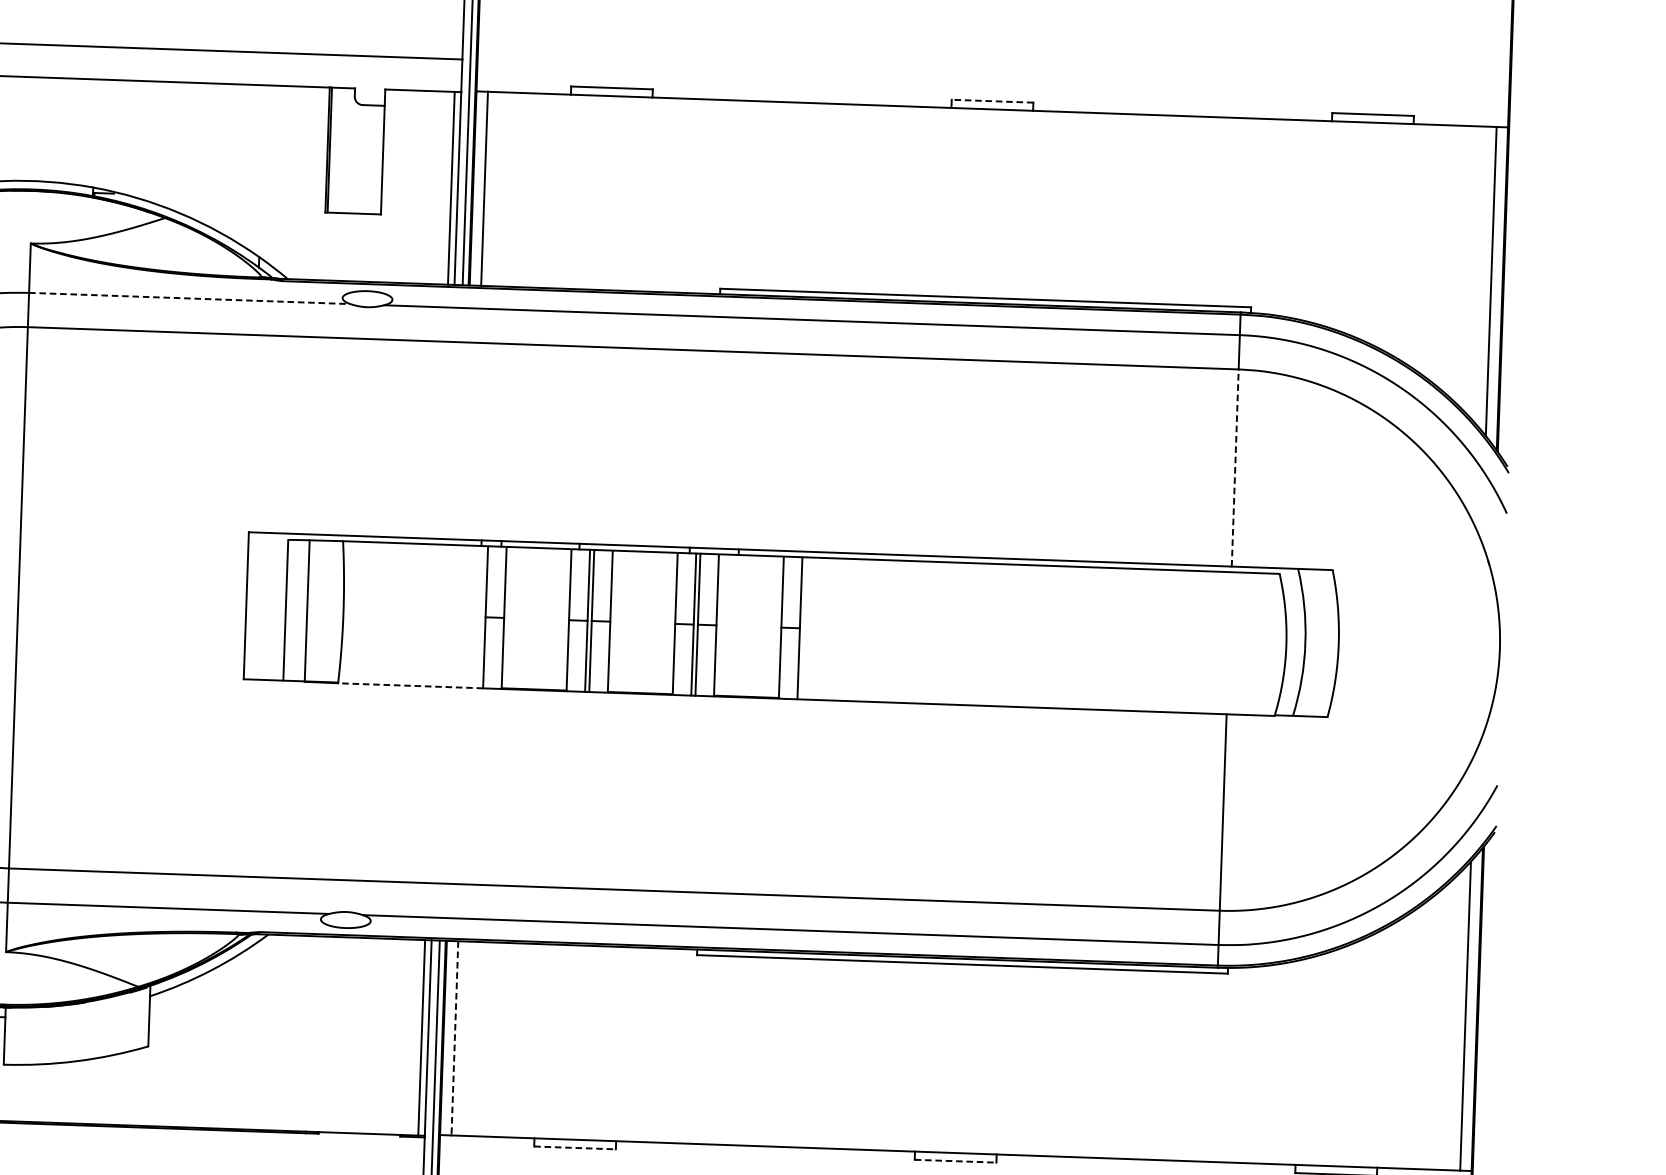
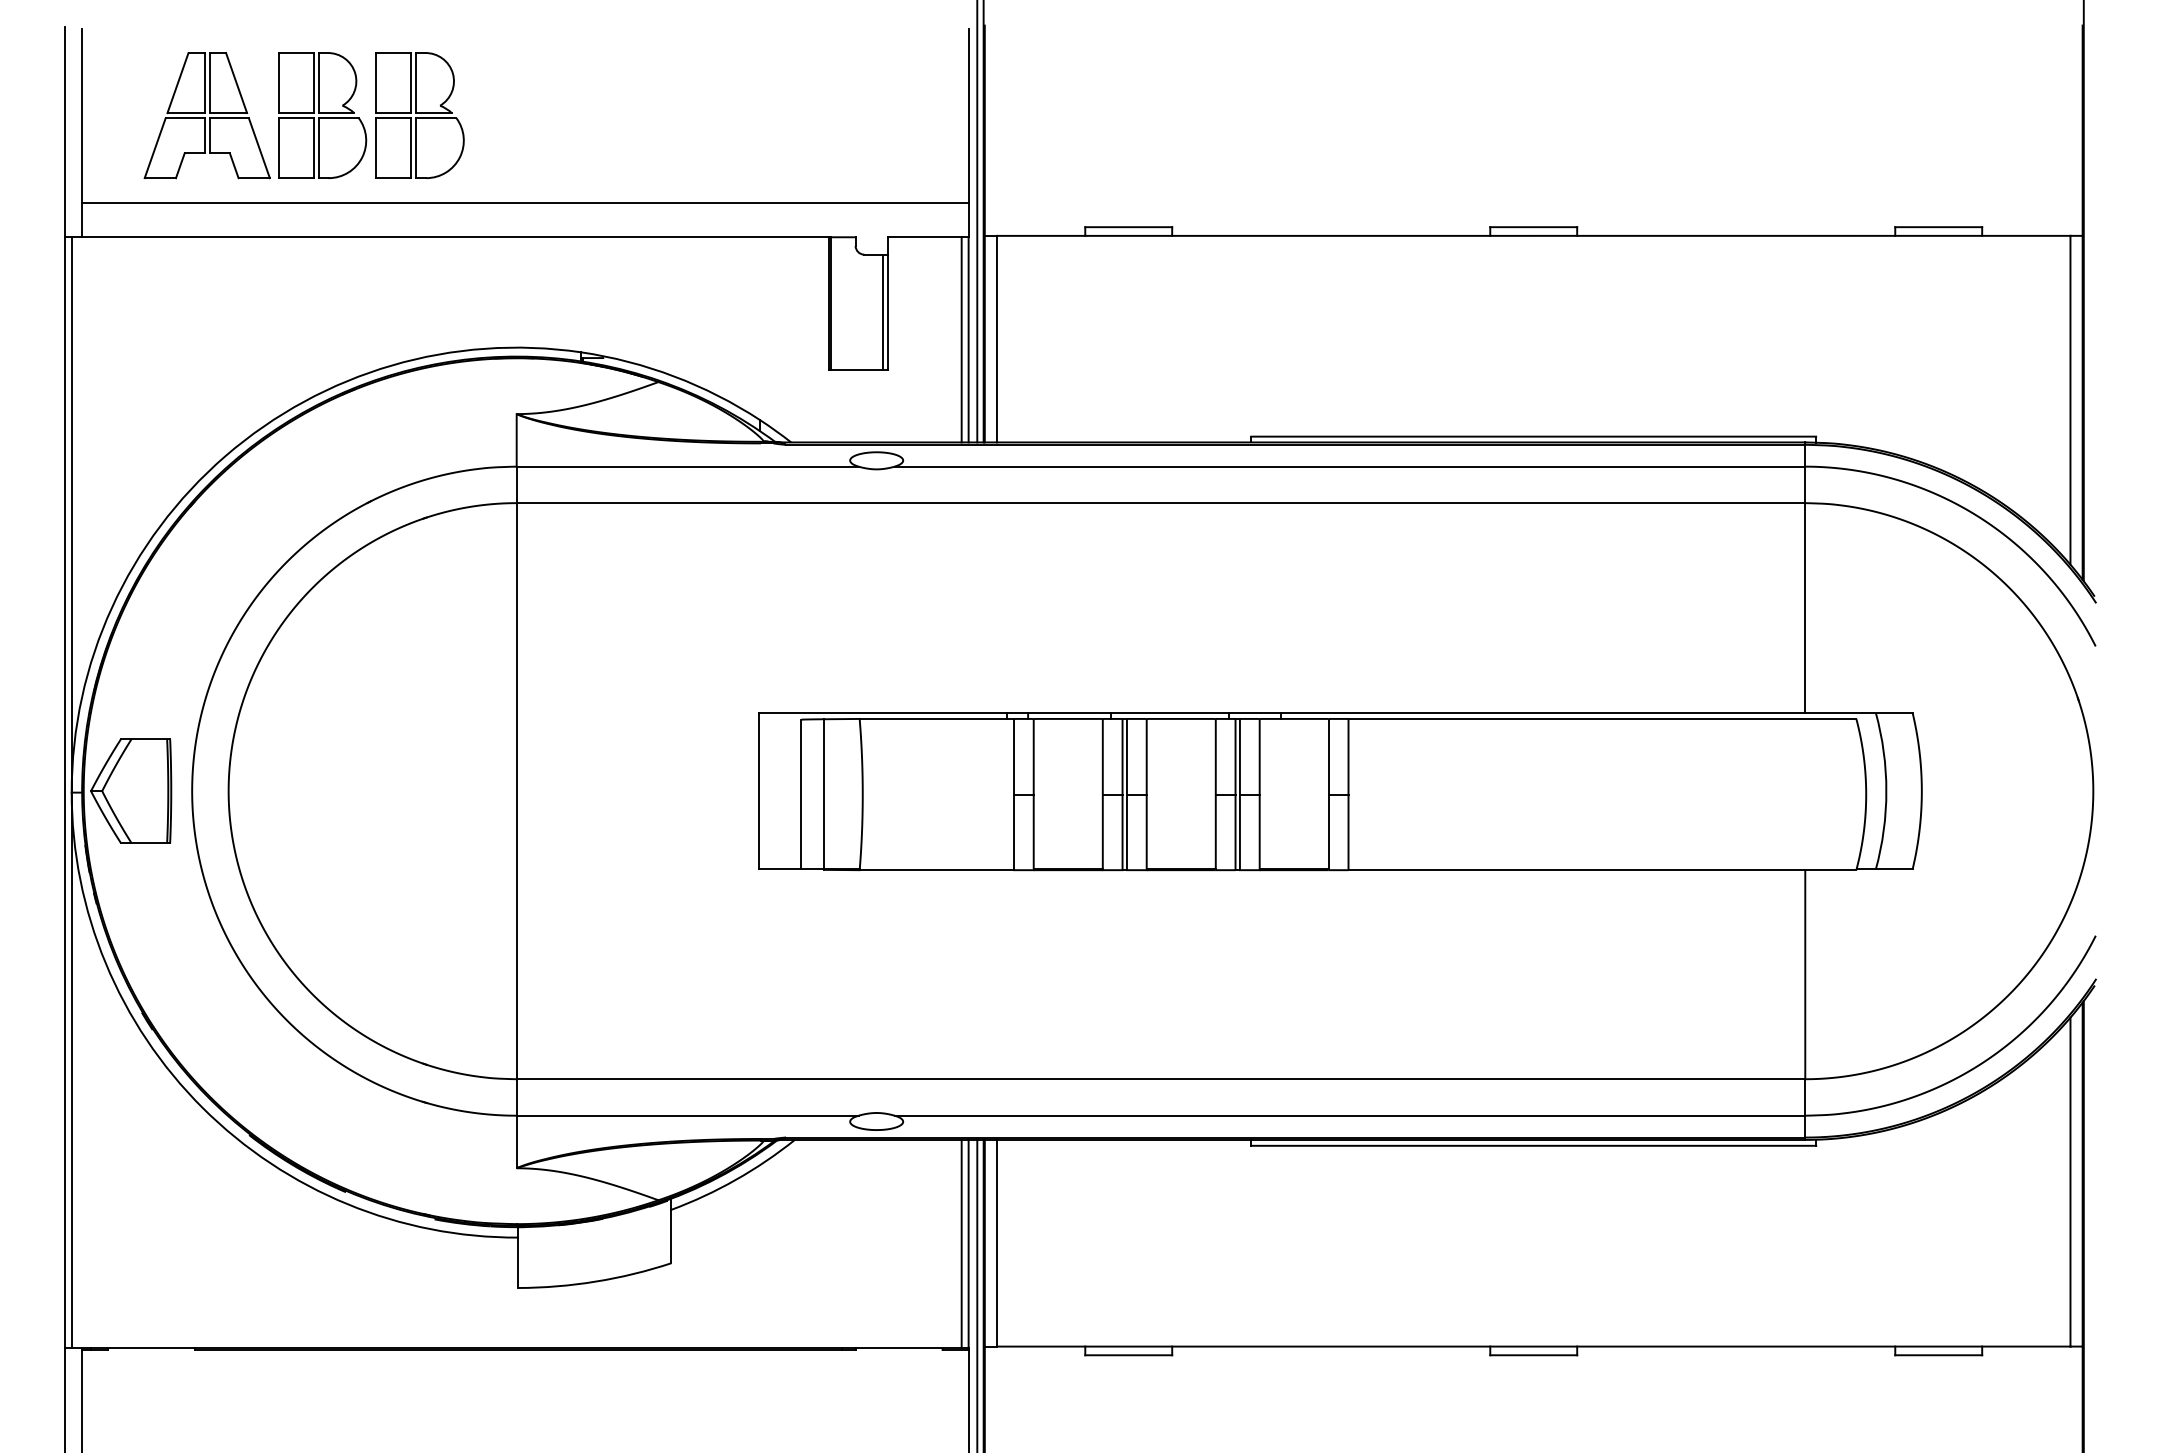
line: (992, 101) -> (1533, 227), dashed -> solid
line: (378, 160) -> (883, 312), added
line: (190, 298) -> (688, 466), dashed -> solid
line: (1235, 468) -> (1805, 608), dashed -> solid
line: (410, 686) -> (936, 870), dashed -> solid
line: (454, 1038) -> (996, 1243), dashed -> solid
line: (575, 1148) -> (1129, 1355), dashed -> solid
line: (956, 1161) -> (1534, 1355), dashed -> solid

